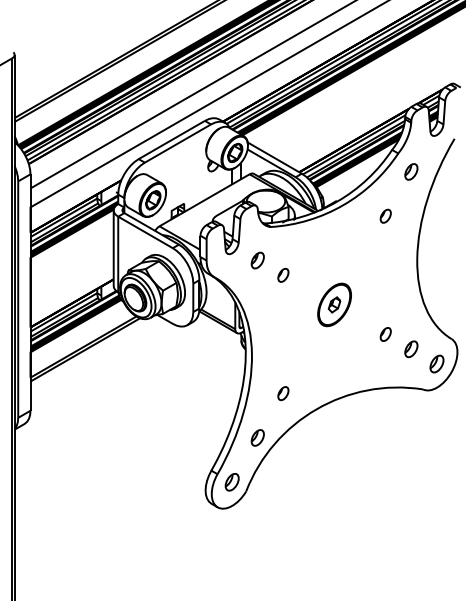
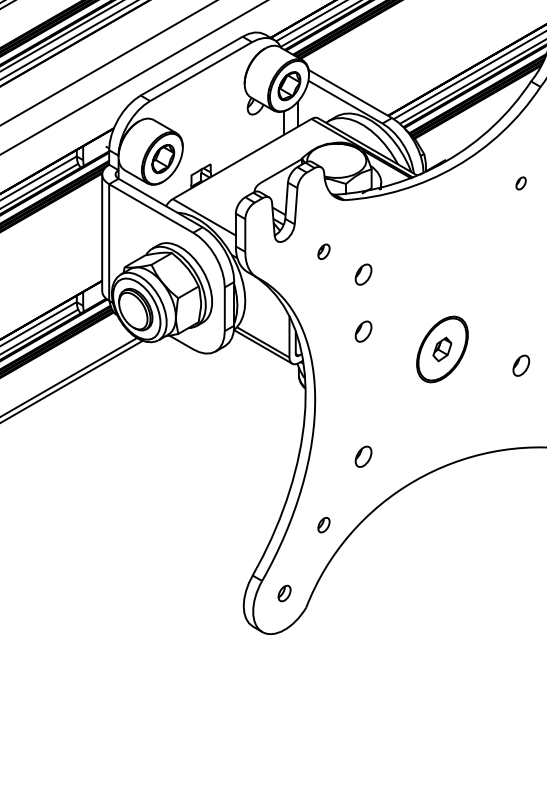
part: (385, 215) -> (520, 182), size x0.6
part: (257, 260) -> (323, 251), size x0.6
part: (334, 304) -> (442, 348), moved
part: (283, 312) -> (363, 331), added
part: (257, 437) -> (323, 524), size x0.6
part: (231, 482) -> (283, 593), size x0.6

